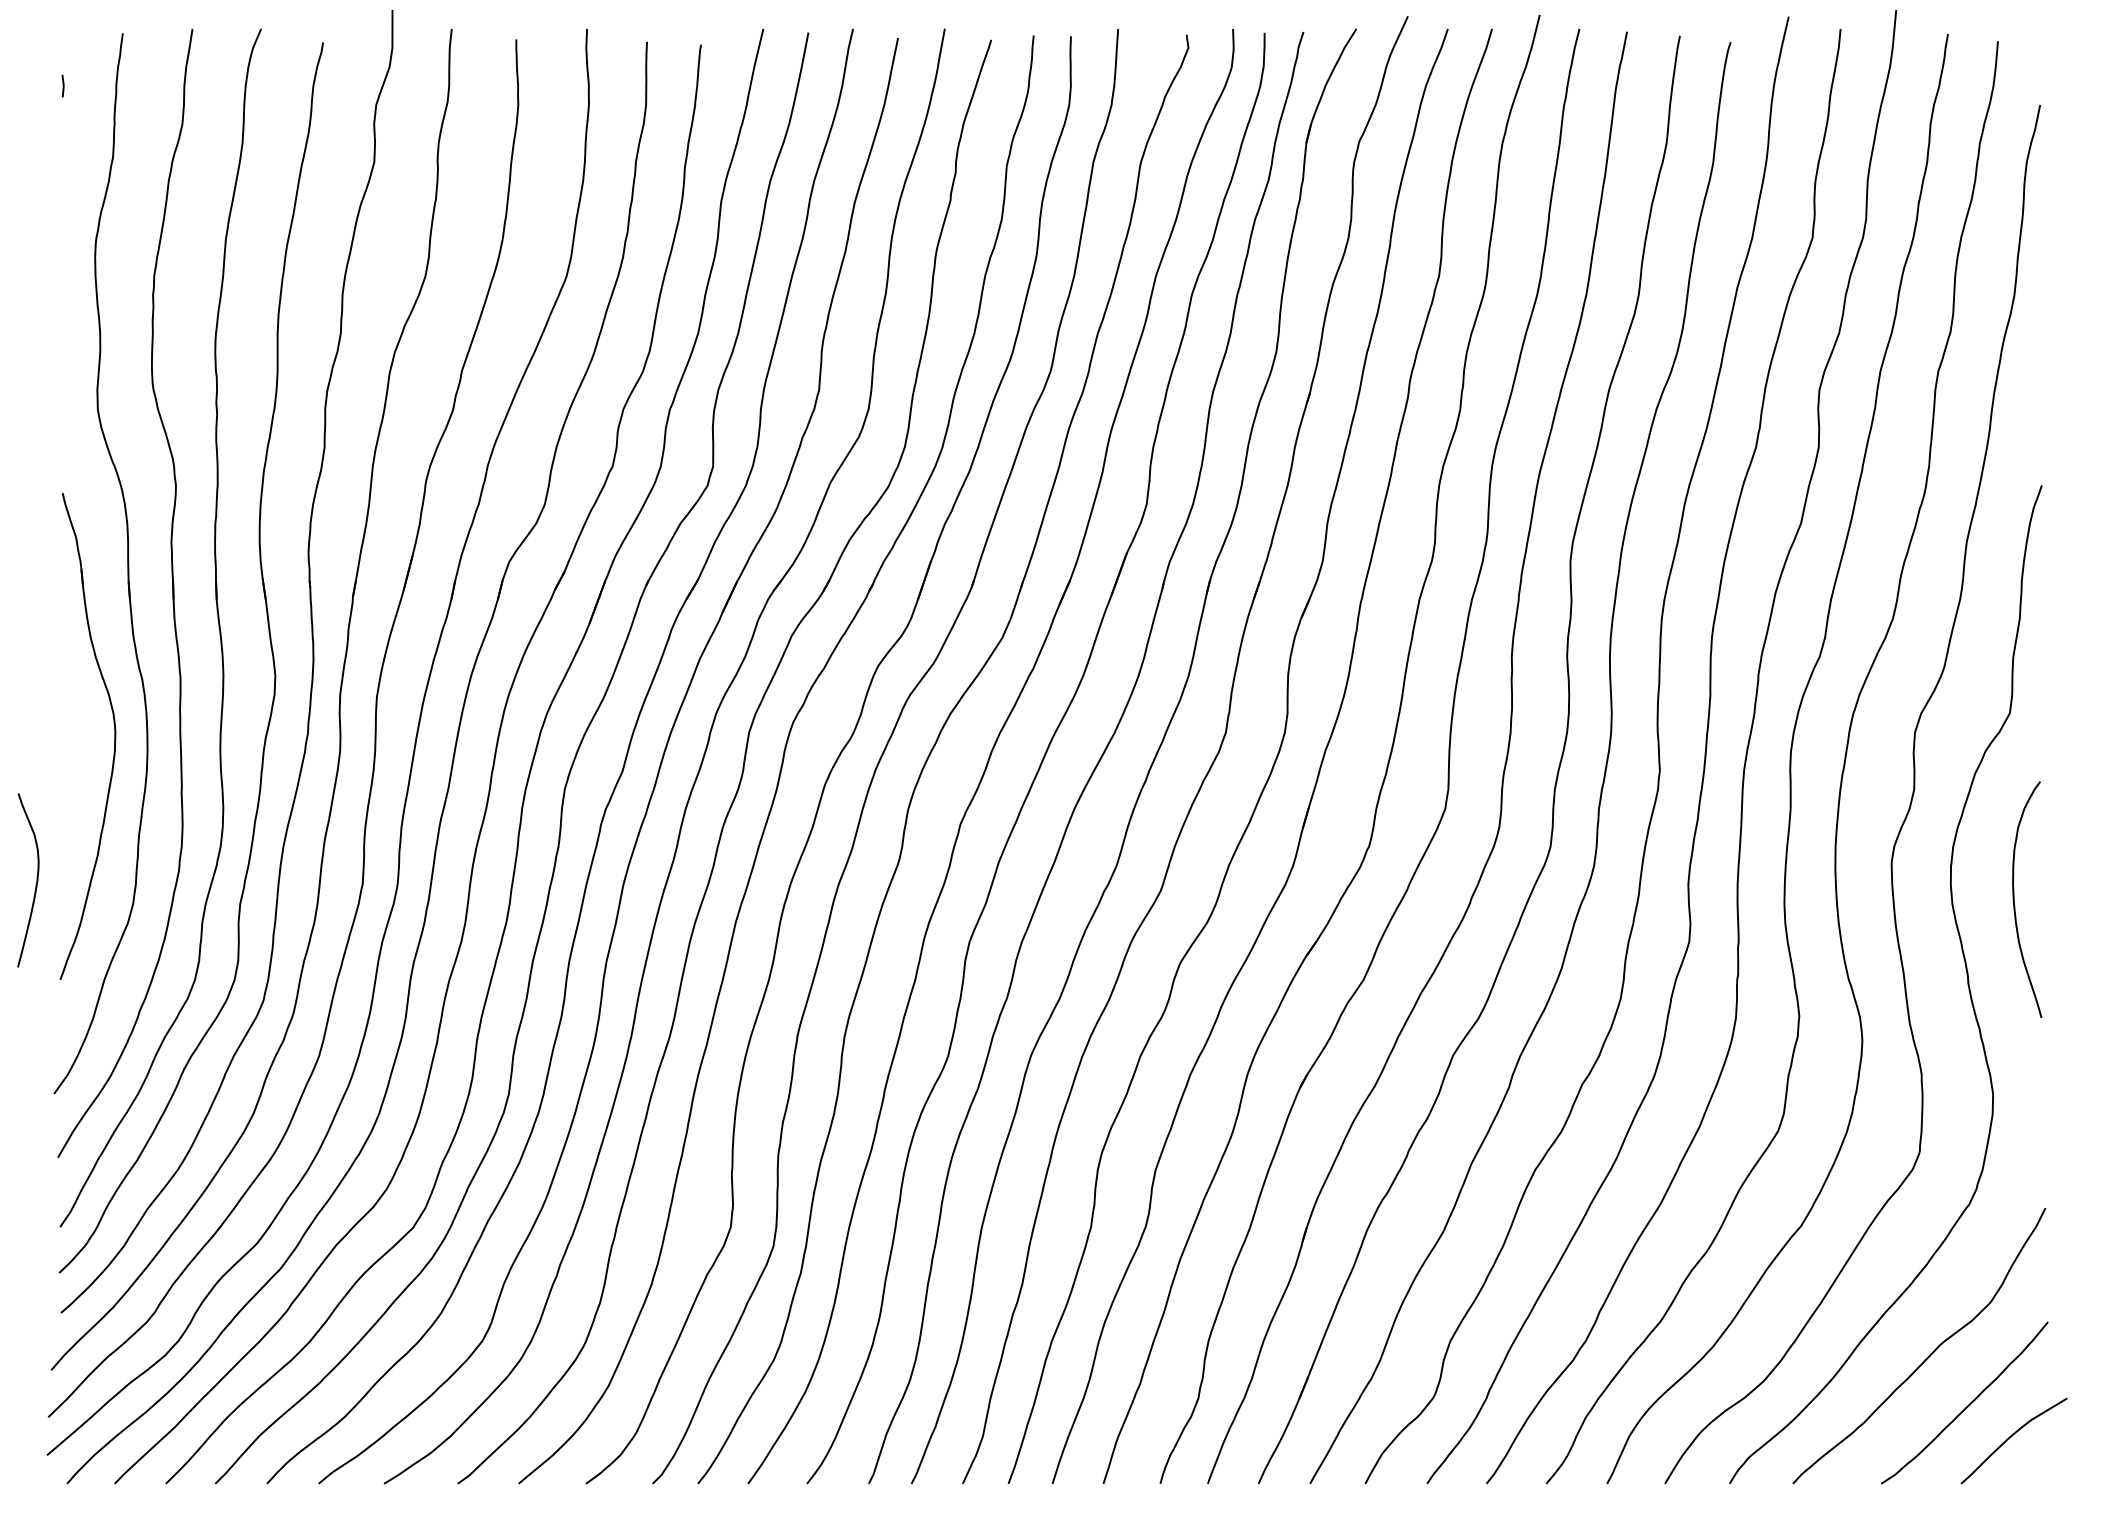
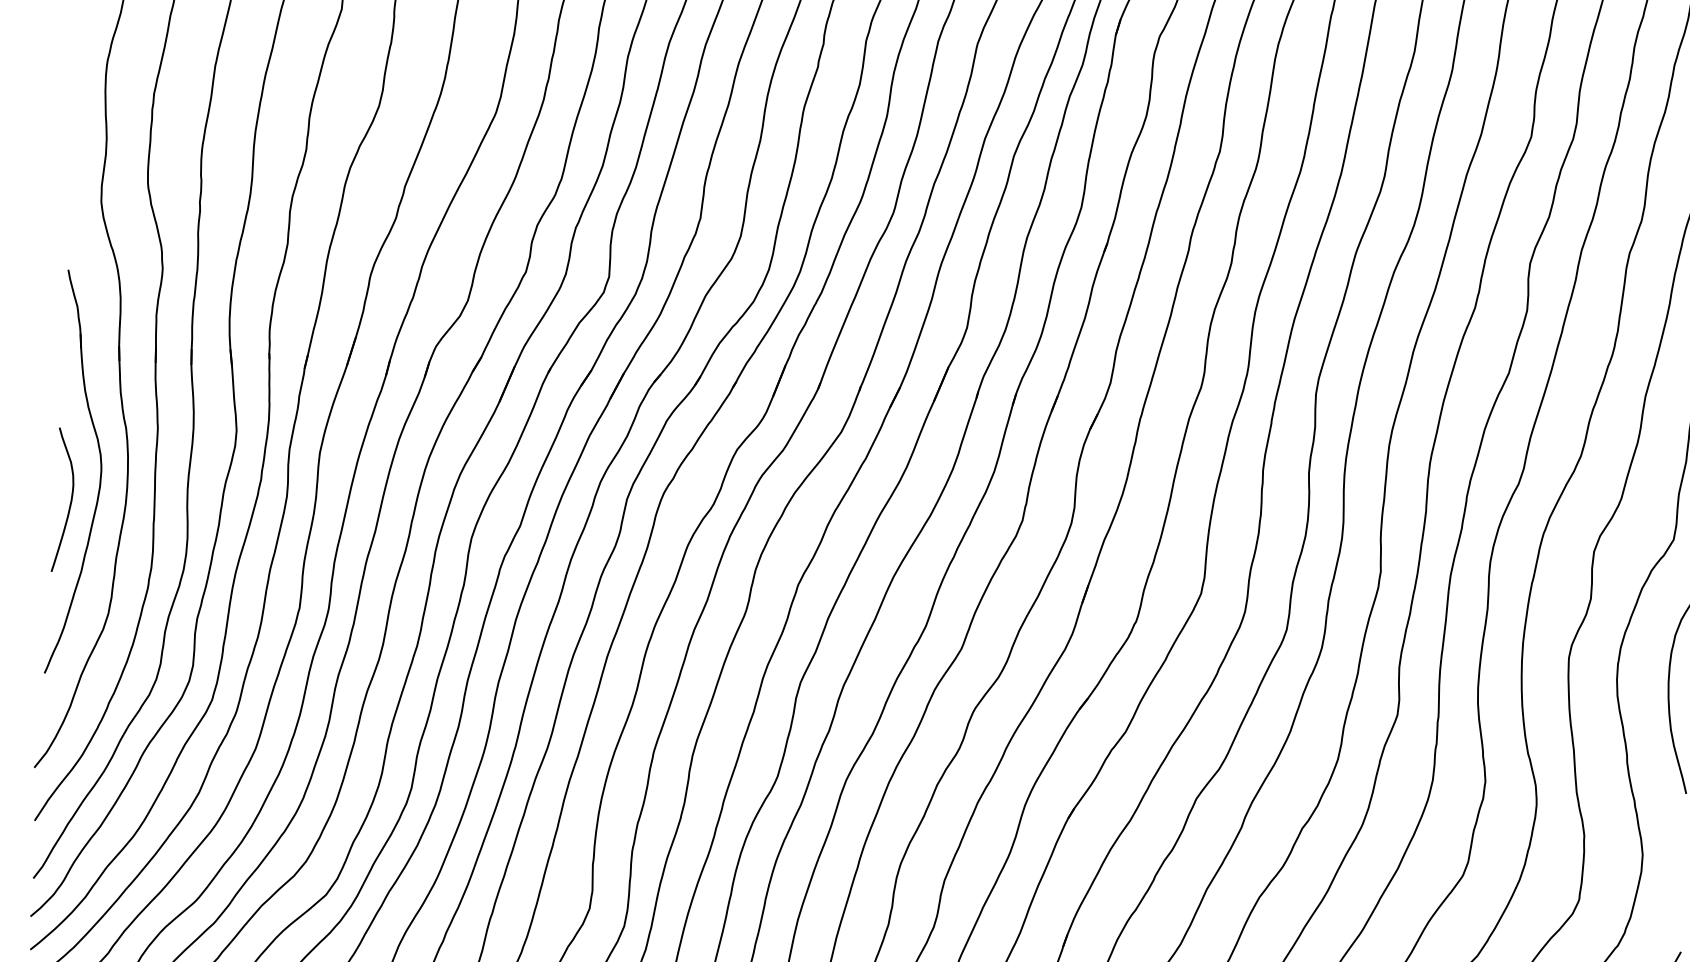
curve: (36, 880) -> (70, 500), moved

